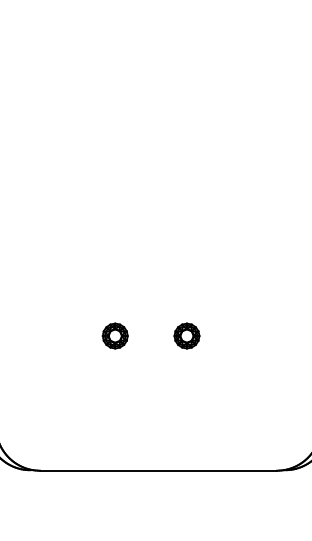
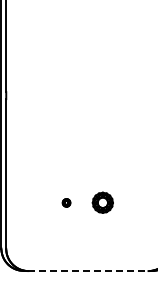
part: (115, 335) -> (66, 202), size x0.6
part: (186, 335) -> (102, 202), size x1.6
line: (158, 471) -> (88, 271), solid -> dashed

